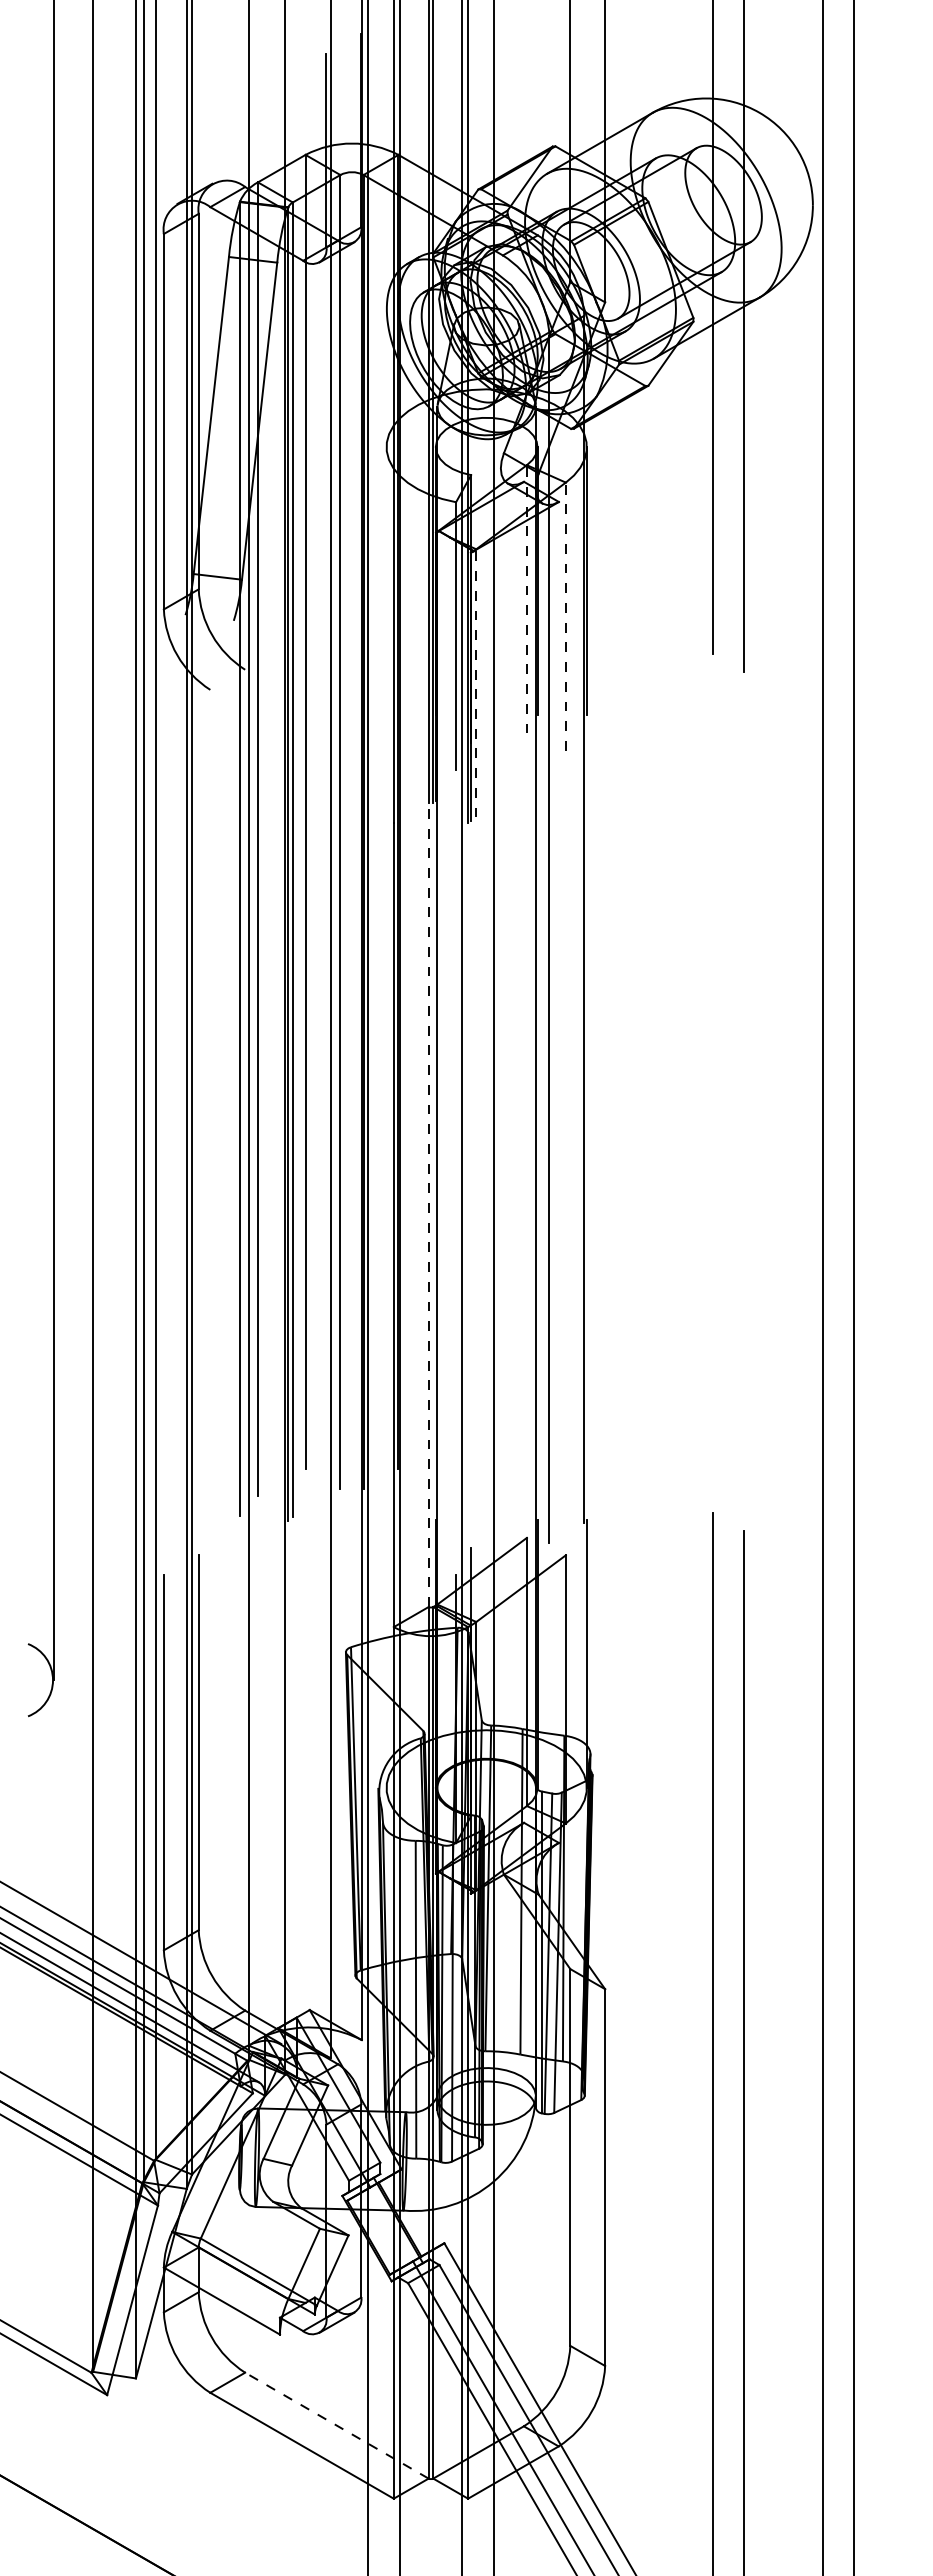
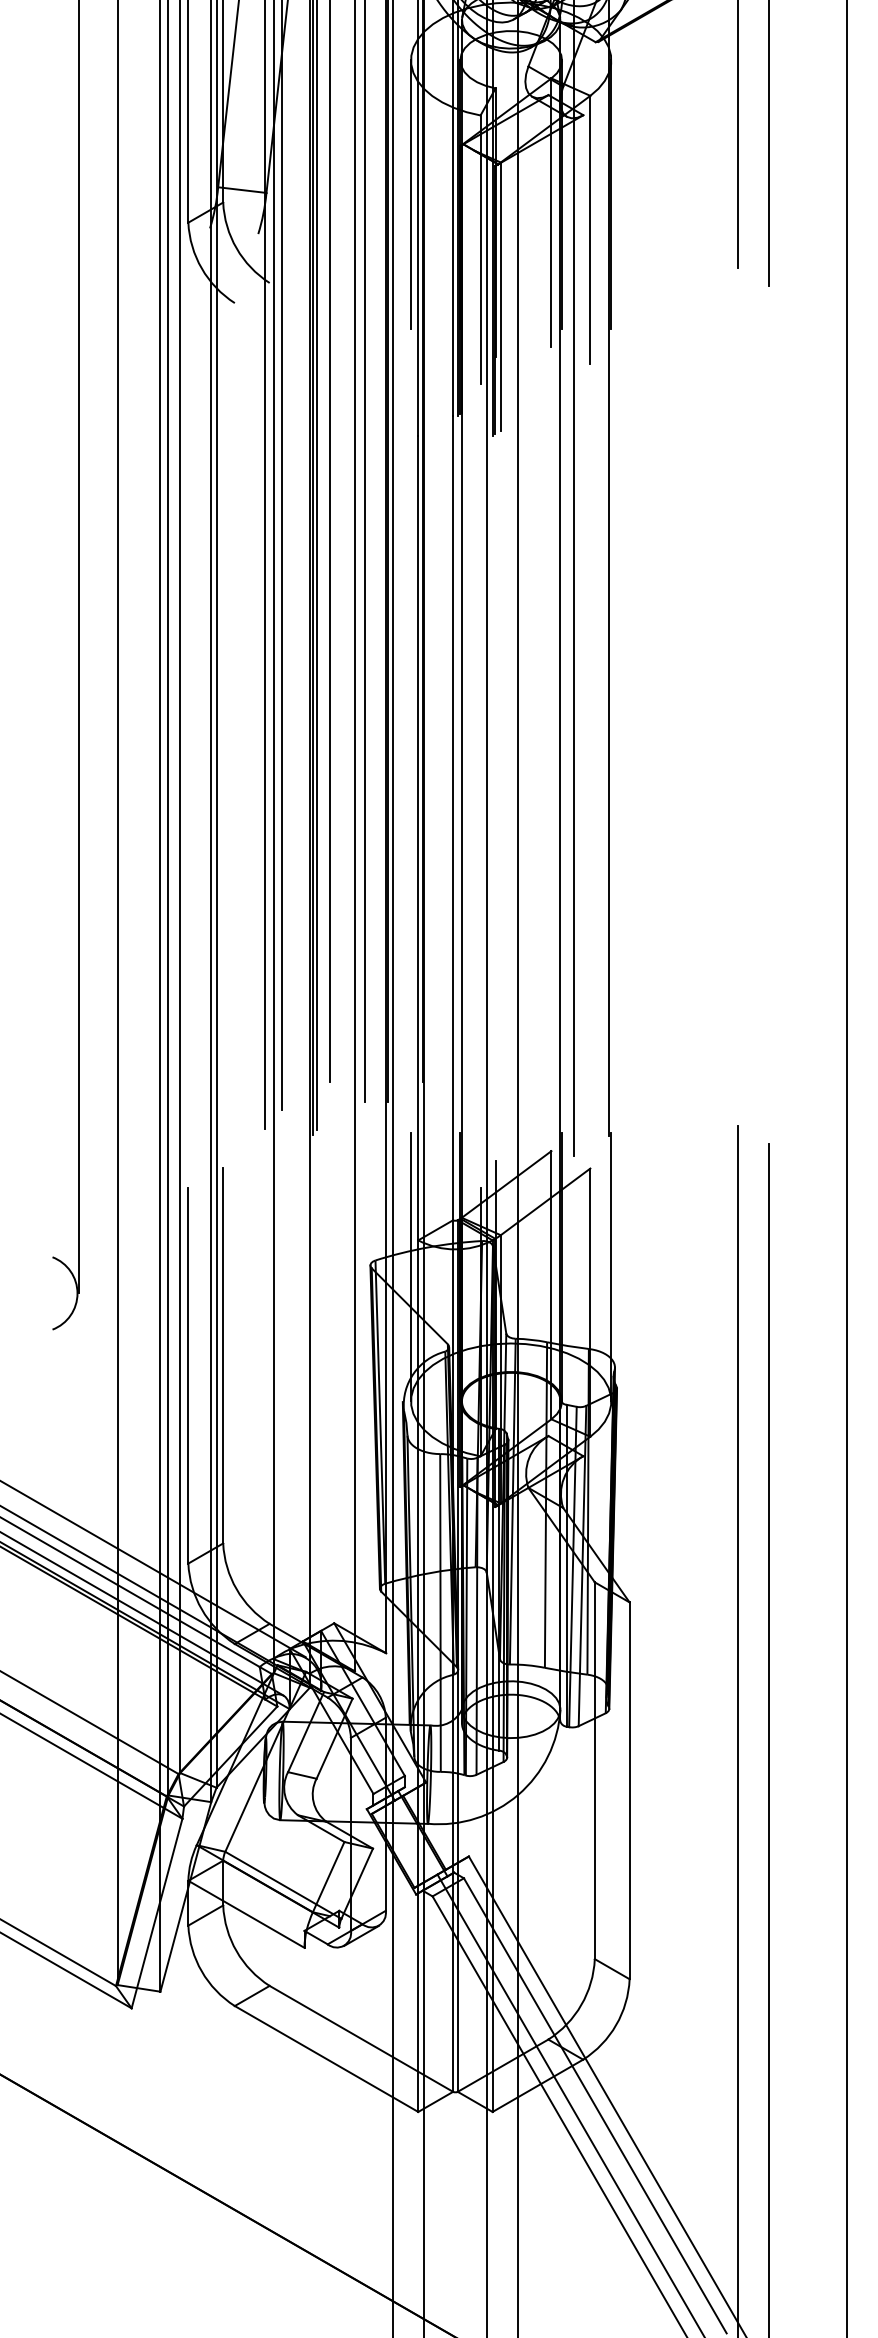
line: (386, 581) -> (410, 194), added
line: (526, 598) -> (550, 211), dashed -> solid
line: (565, 616) -> (589, 229), dashed -> solid
line: (476, 682) -> (500, 295), dashed -> solid
line: (428, 1204) -> (452, 817), dashed -> solid
line: (386, 1653) -> (410, 1266), added
line: (336, 2425) -> (360, 2038), dashed -> solid

